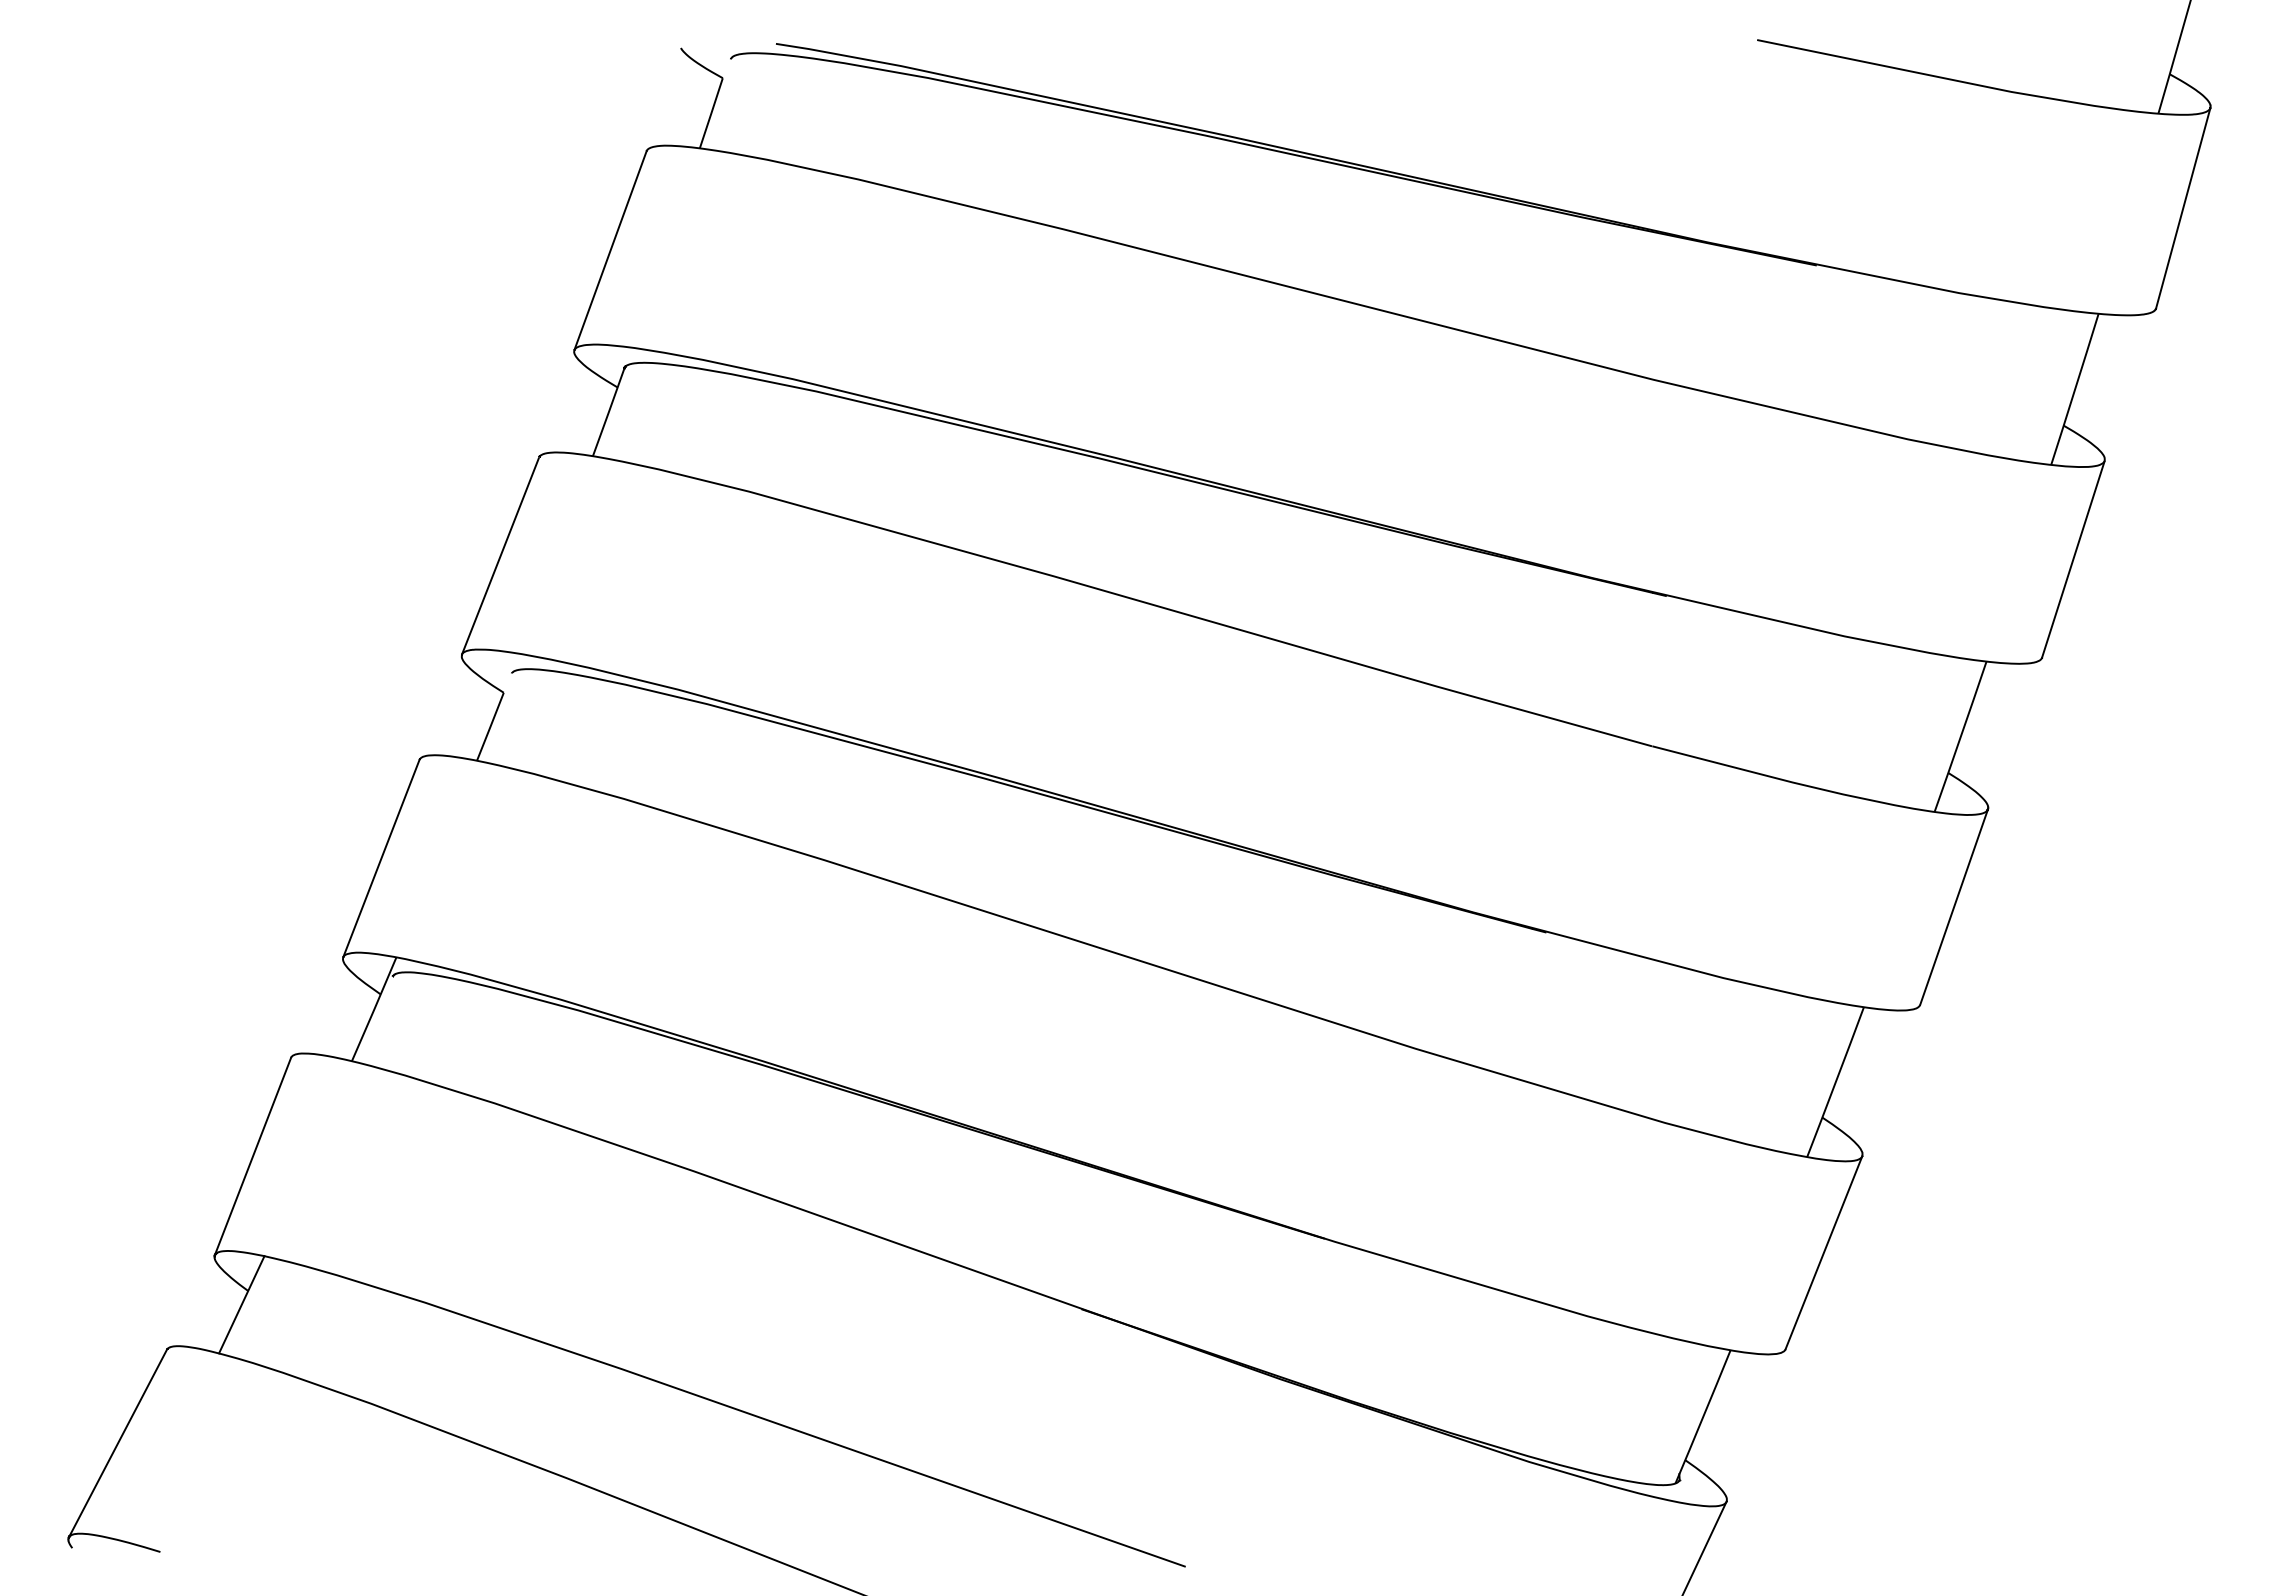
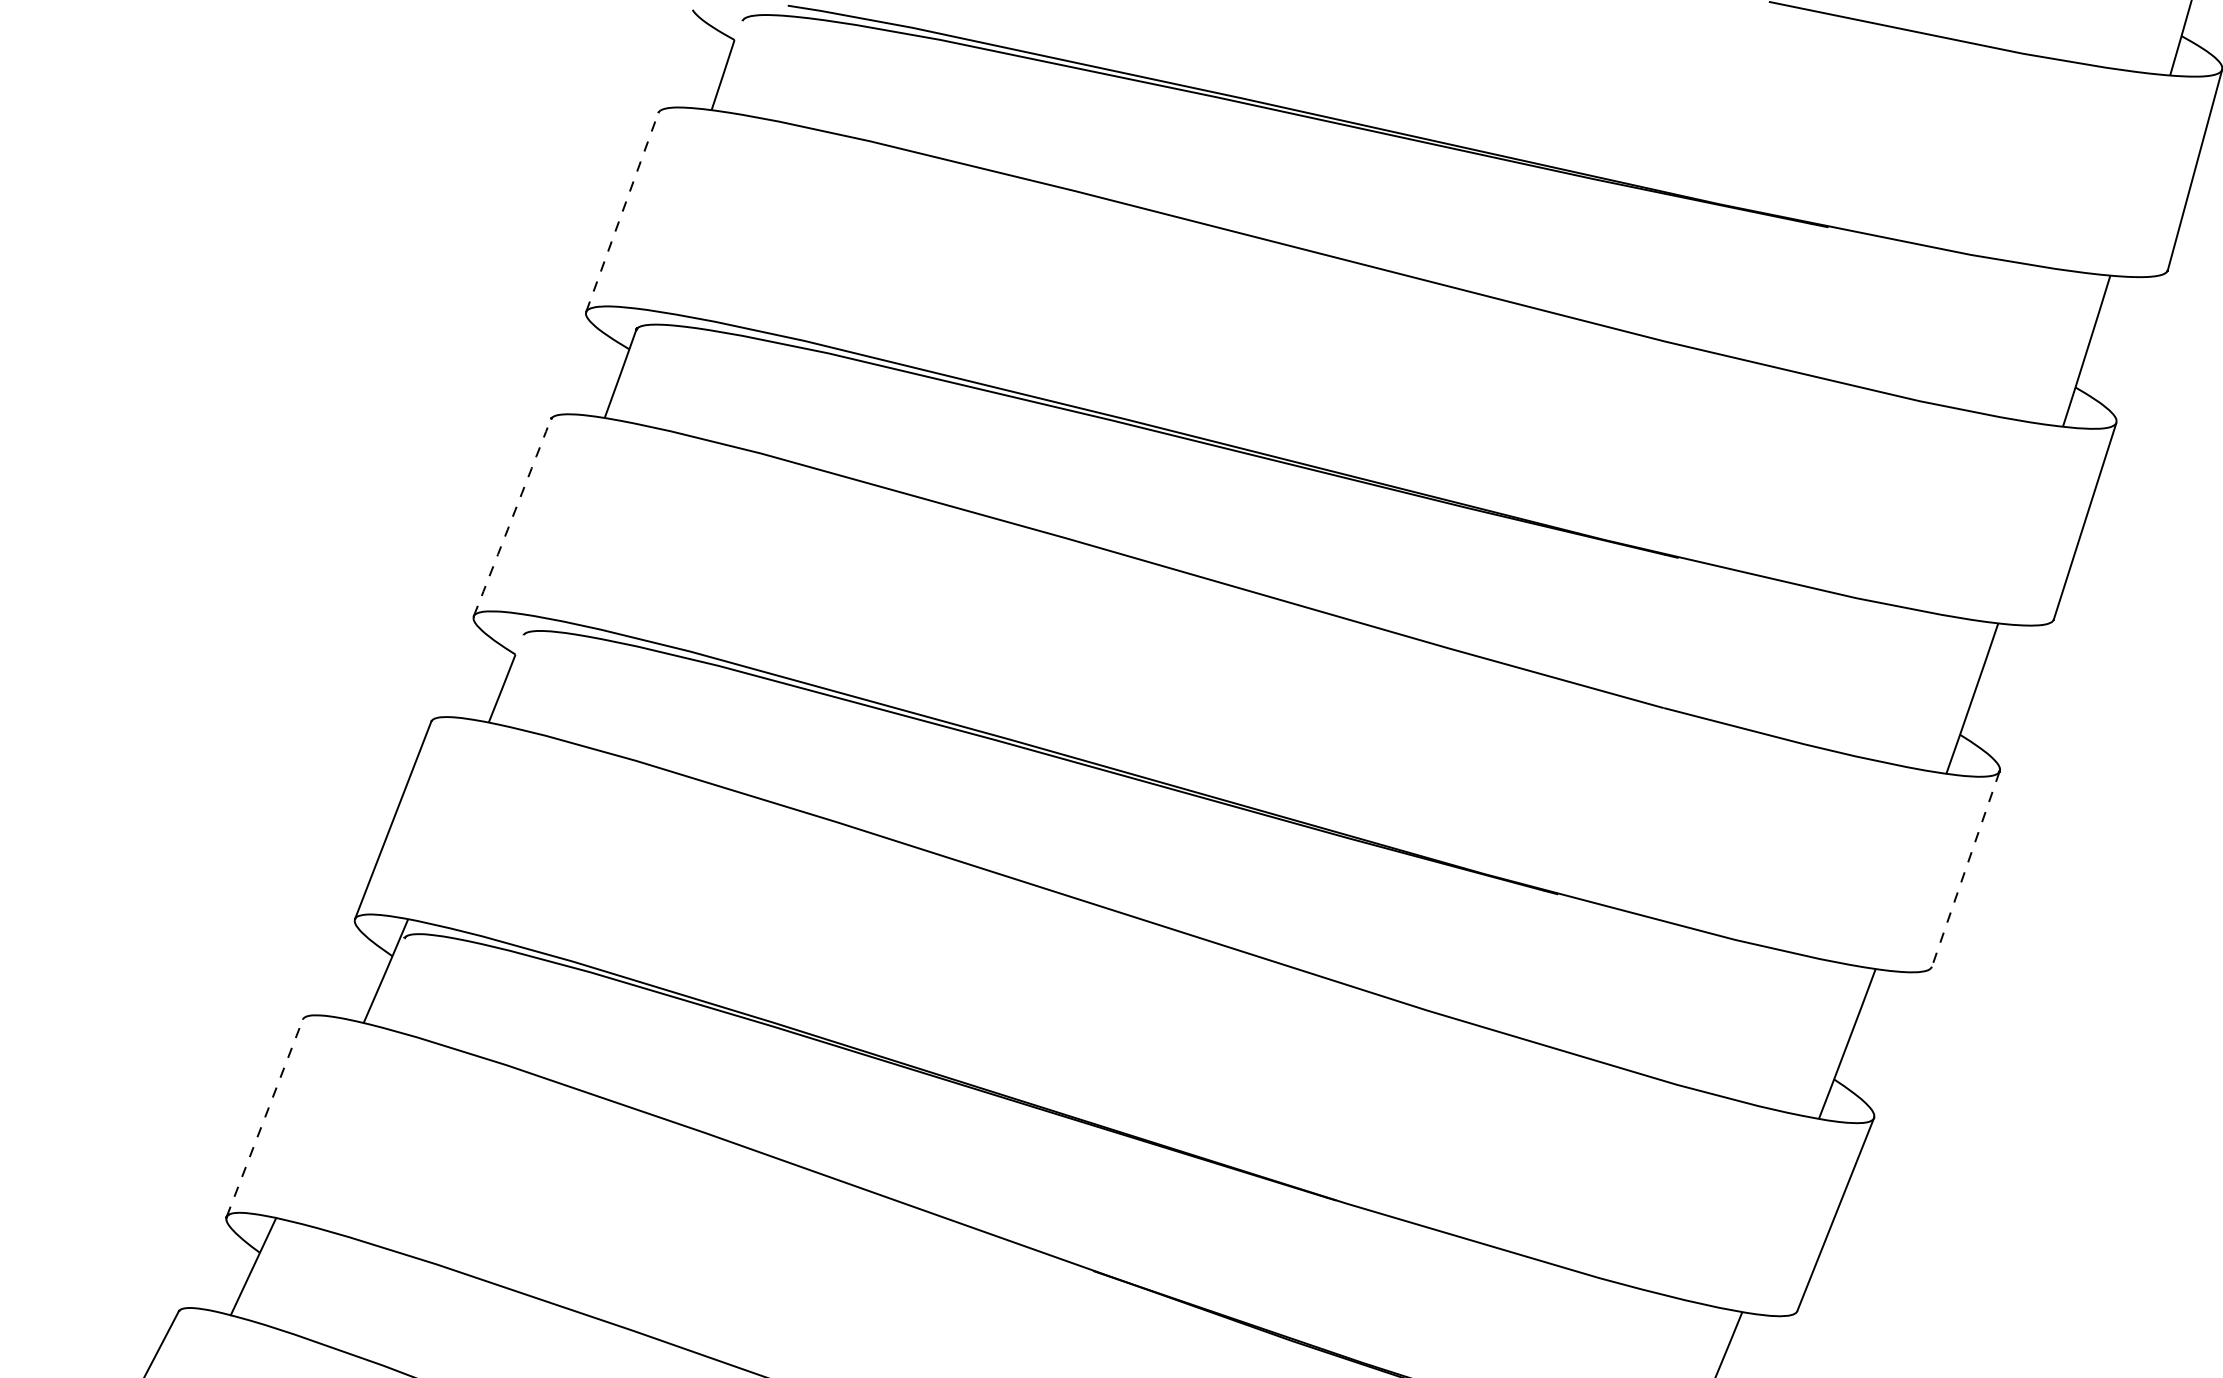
line: (610, 250) -> (622, 212), solid -> dashed
arc: (500, 555) -> (512, 517), solid -> dashed
line: (1953, 907) -> (1965, 869), solid -> dashed
line: (253, 1156) -> (265, 1118), solid -> dashed

